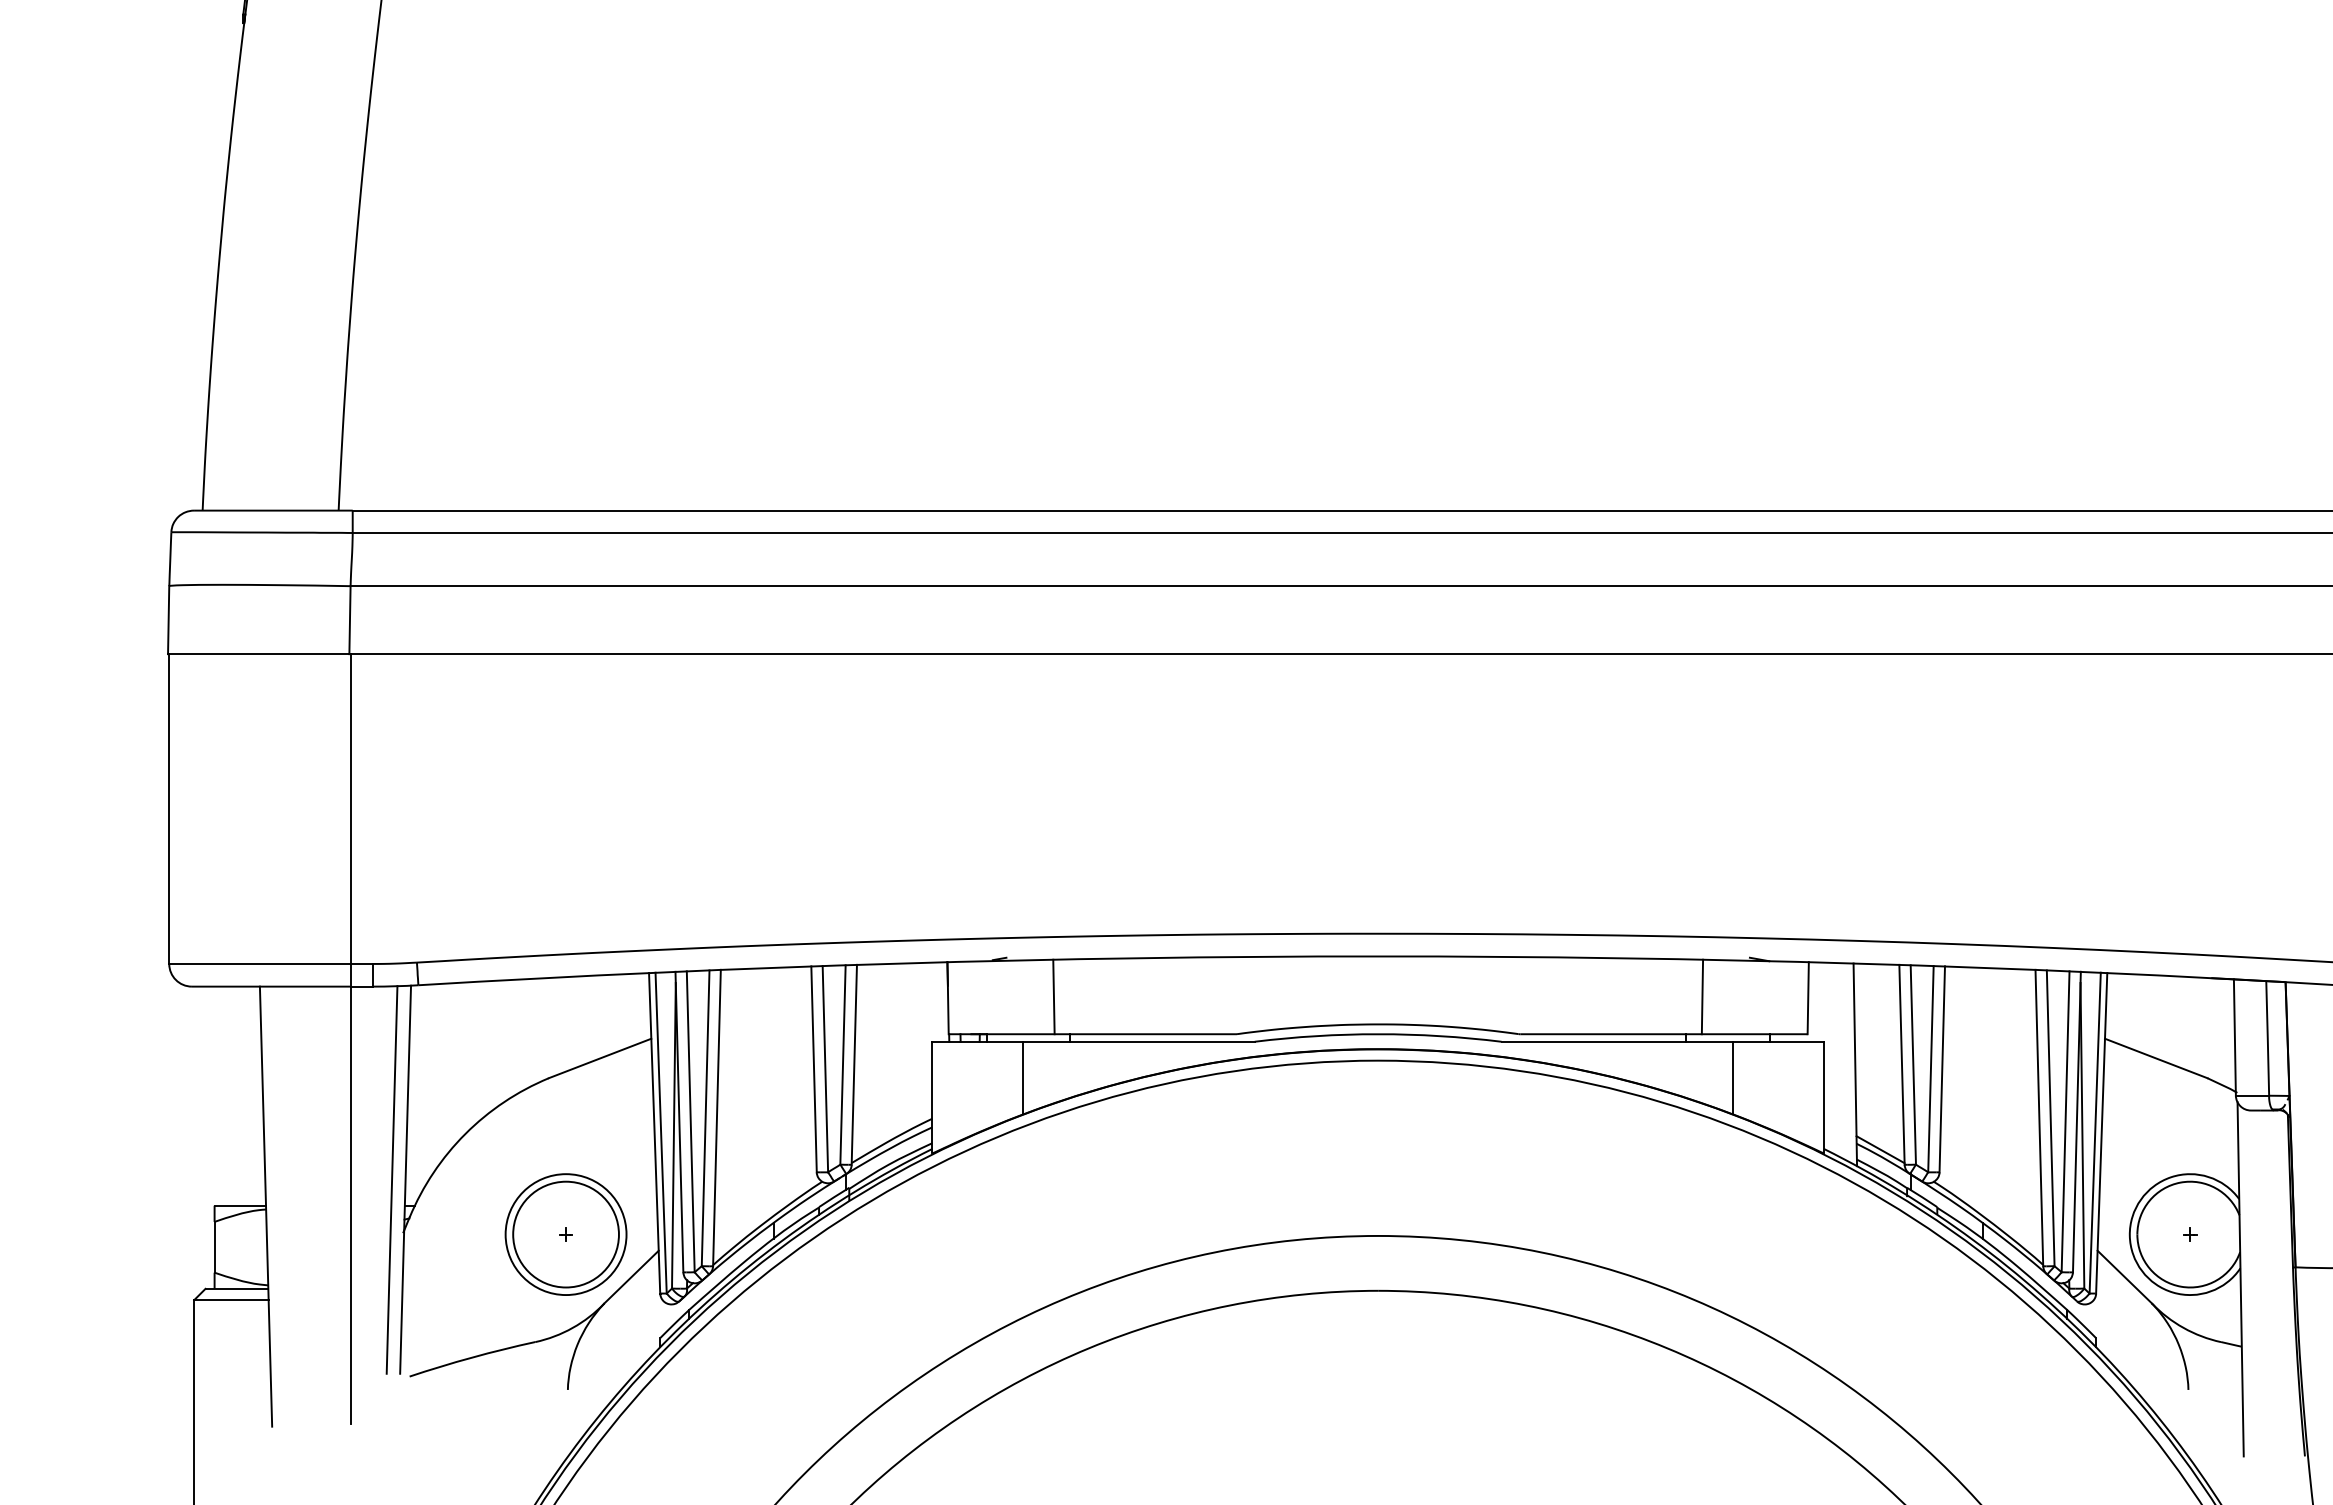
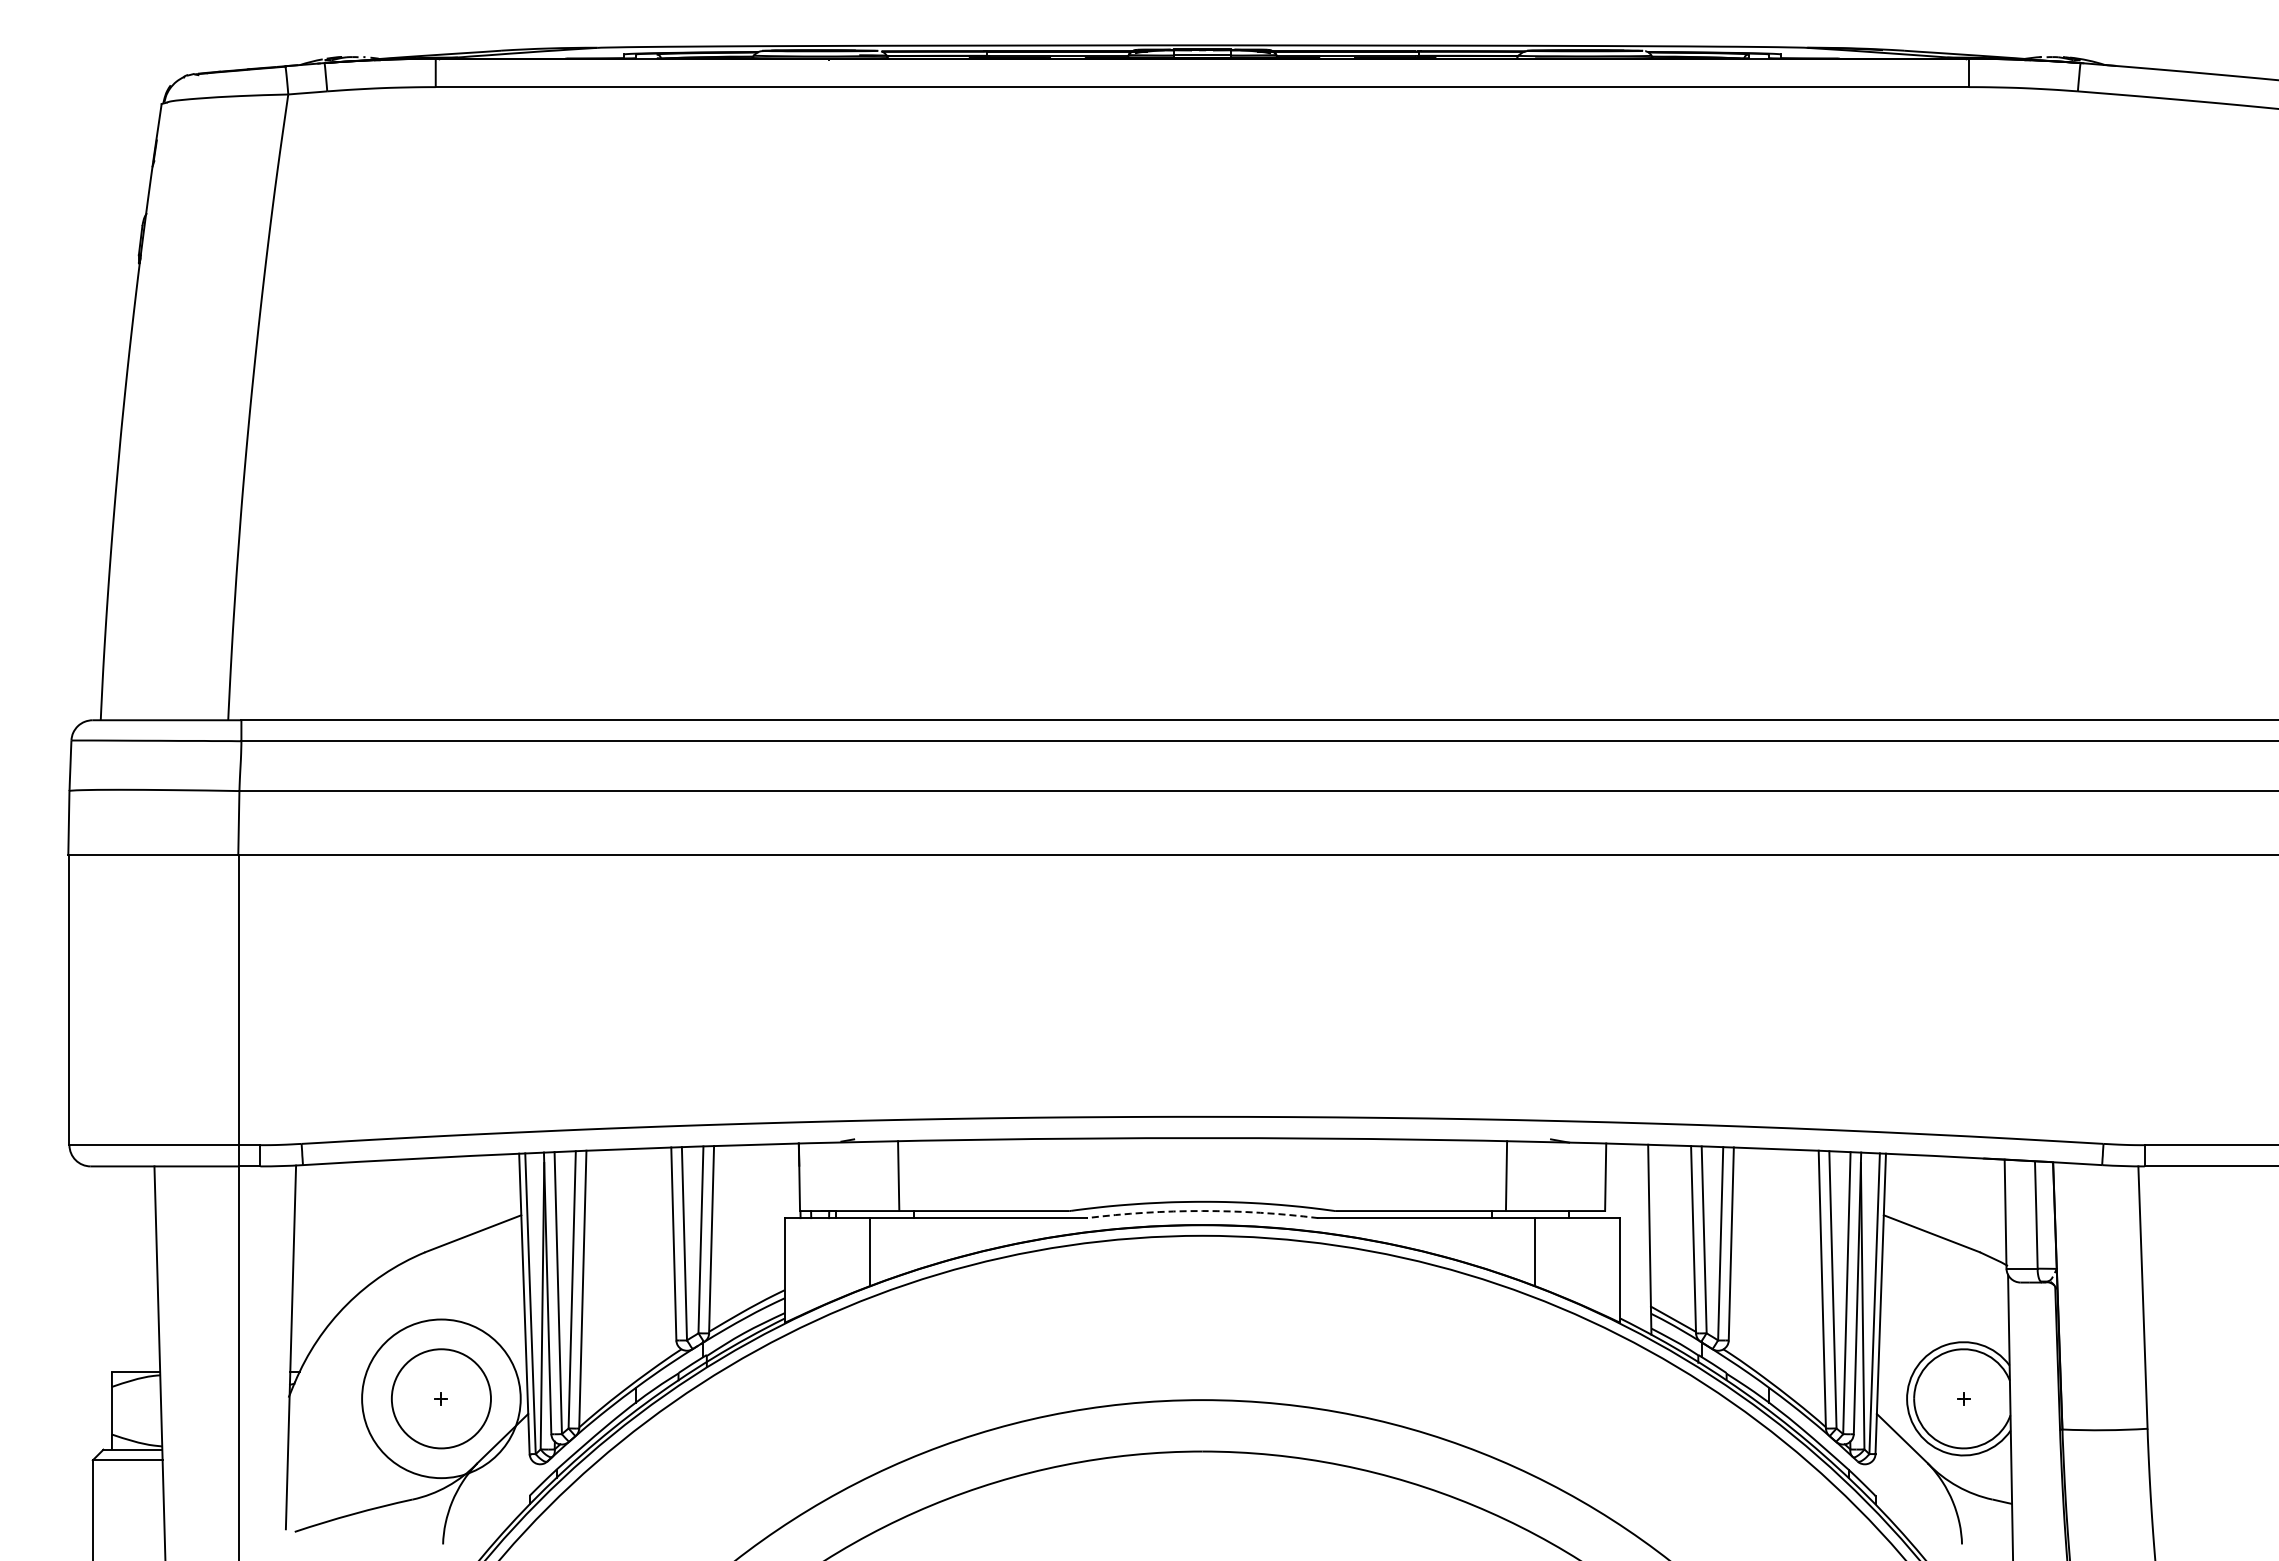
arc: (1378, 1034) -> (1202, 1211), solid -> dashed
line: (392, 1179) -> (278, 1347), removed
circle: (566, 1234) -> (441, 1398), size x1.4

